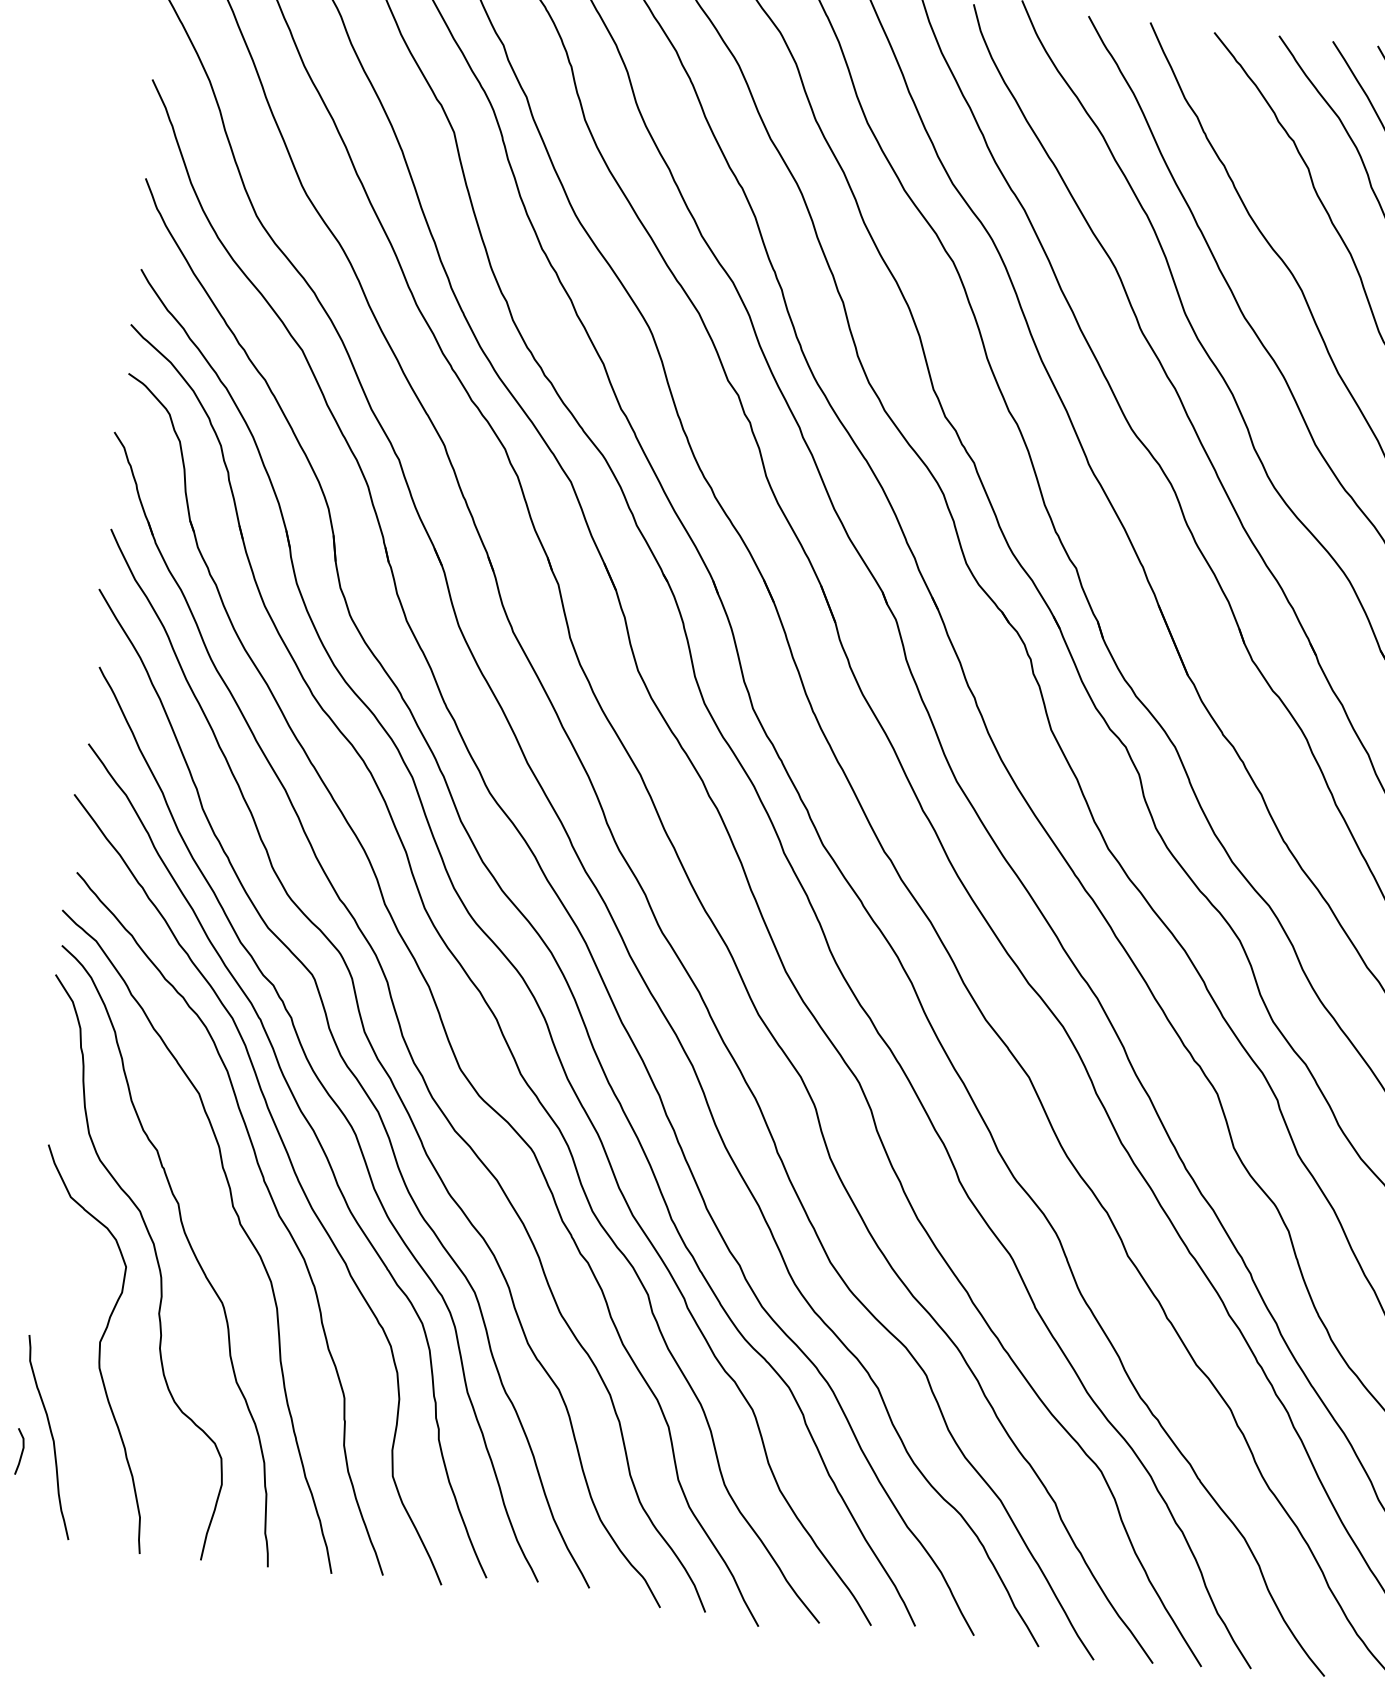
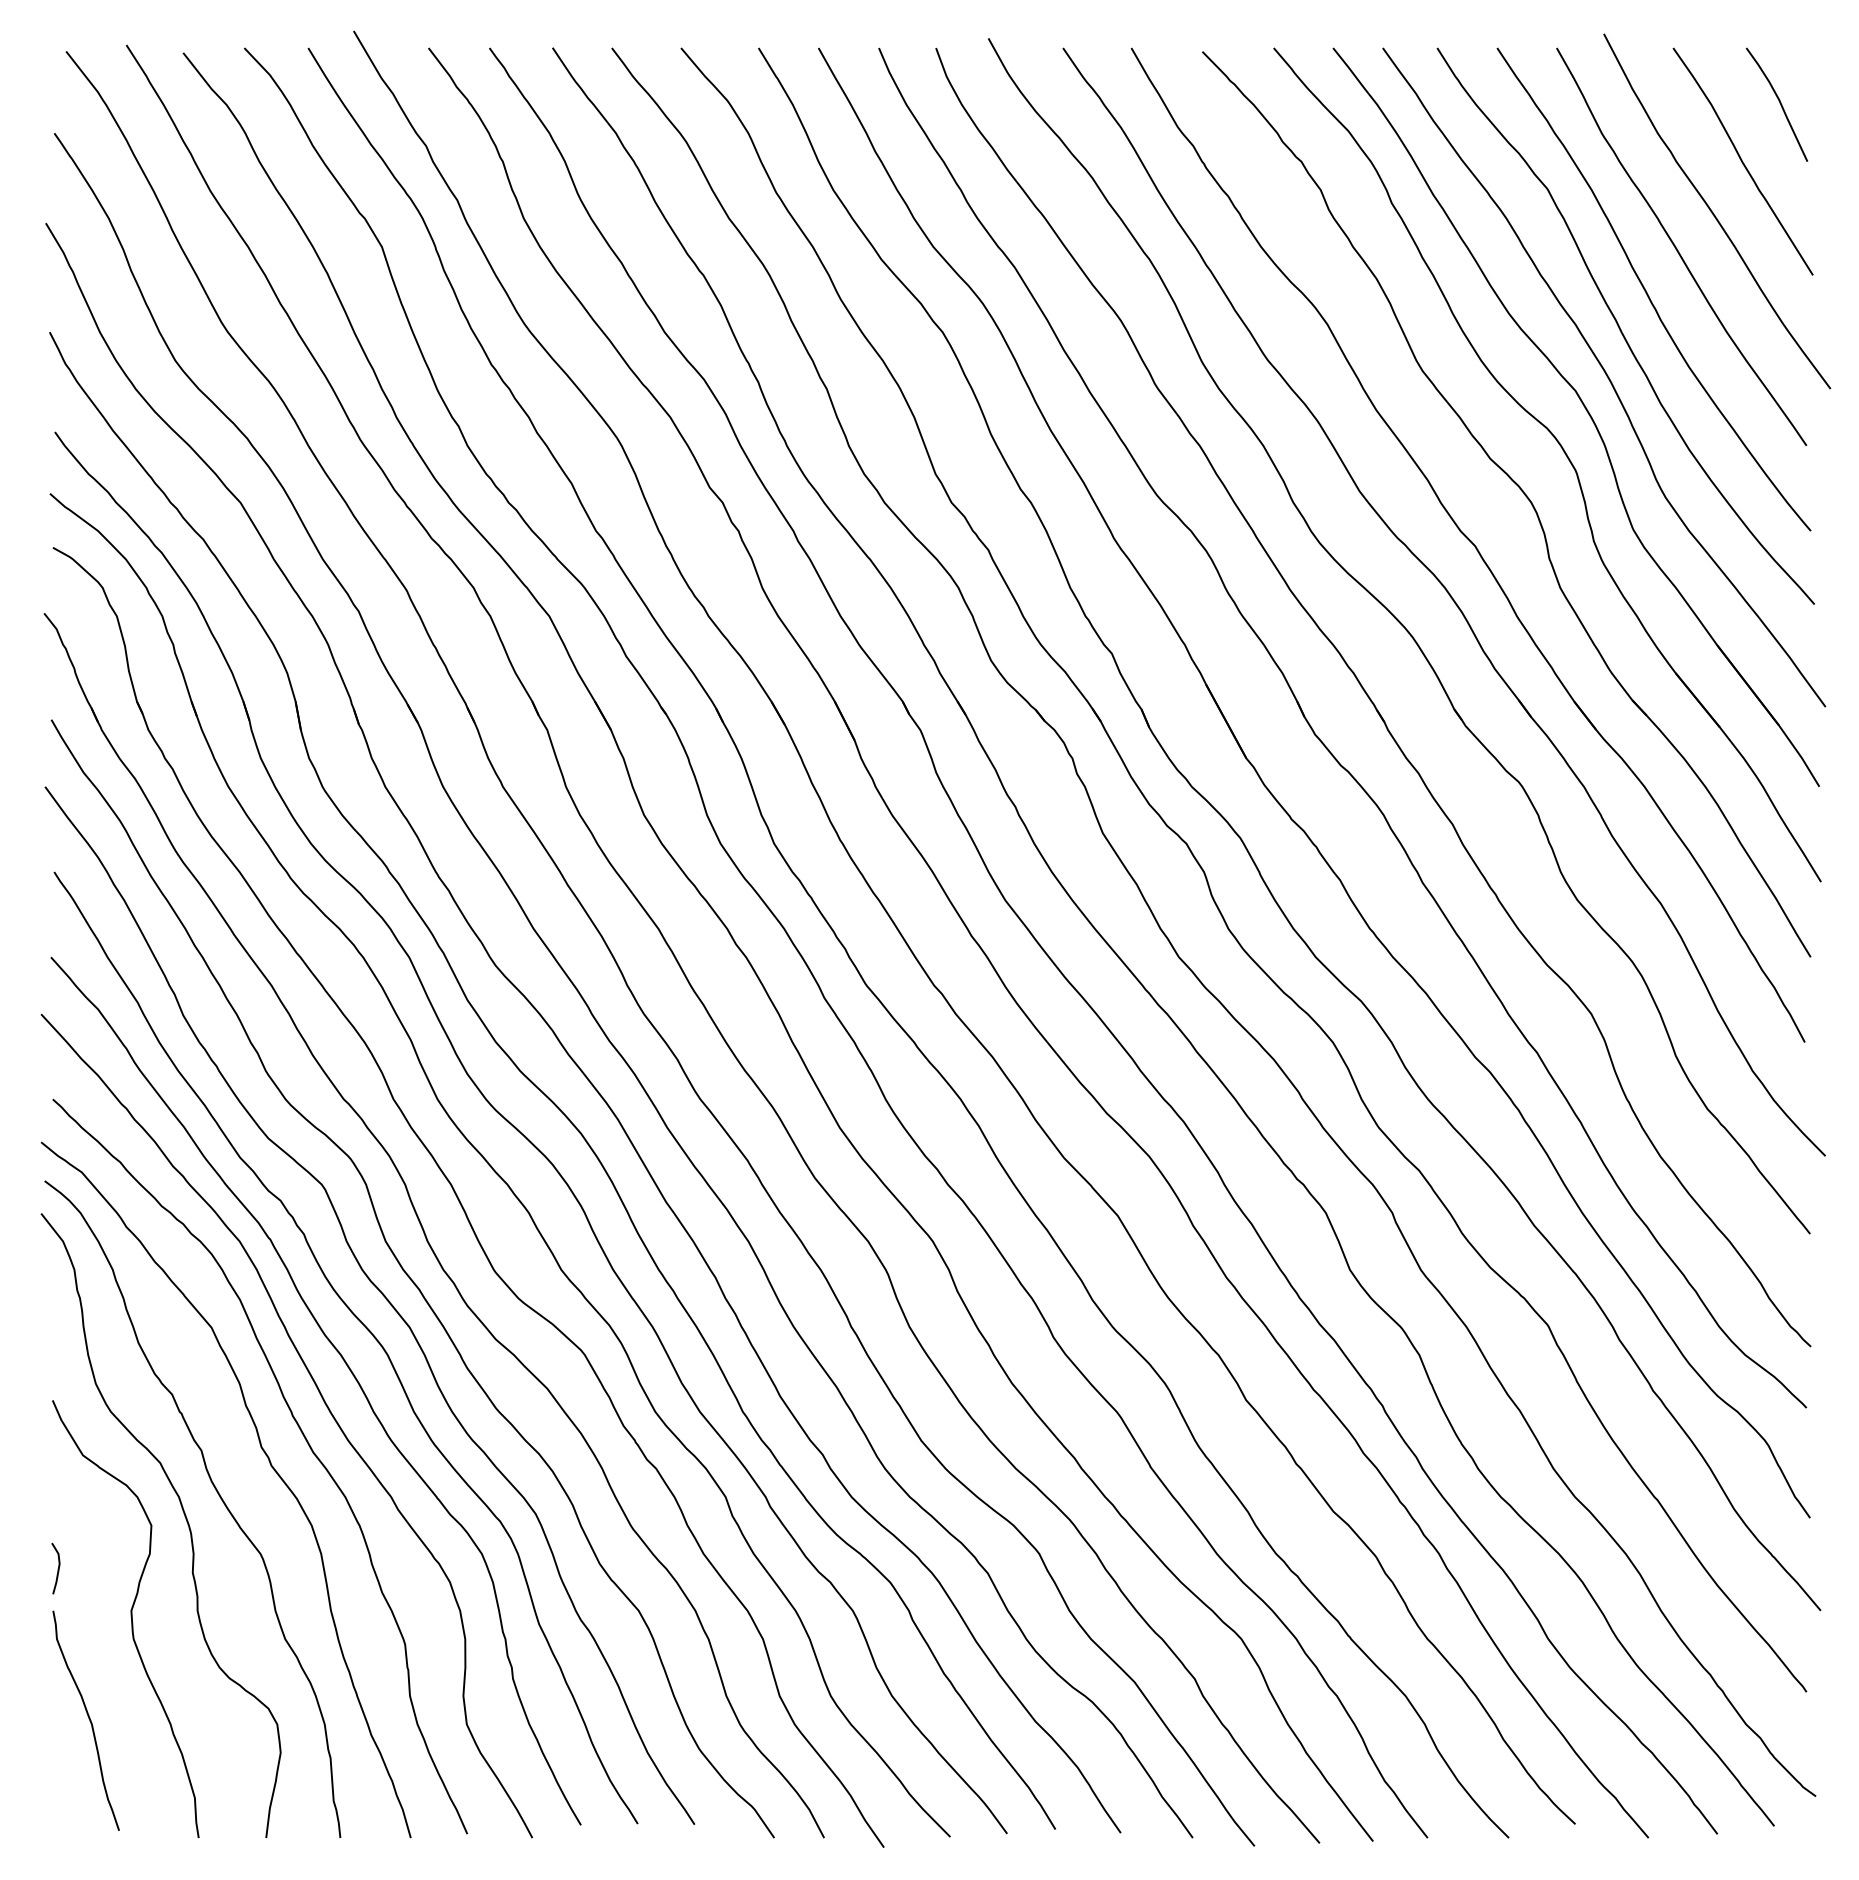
line: (21, 1452) -> (57, 1569), moved

